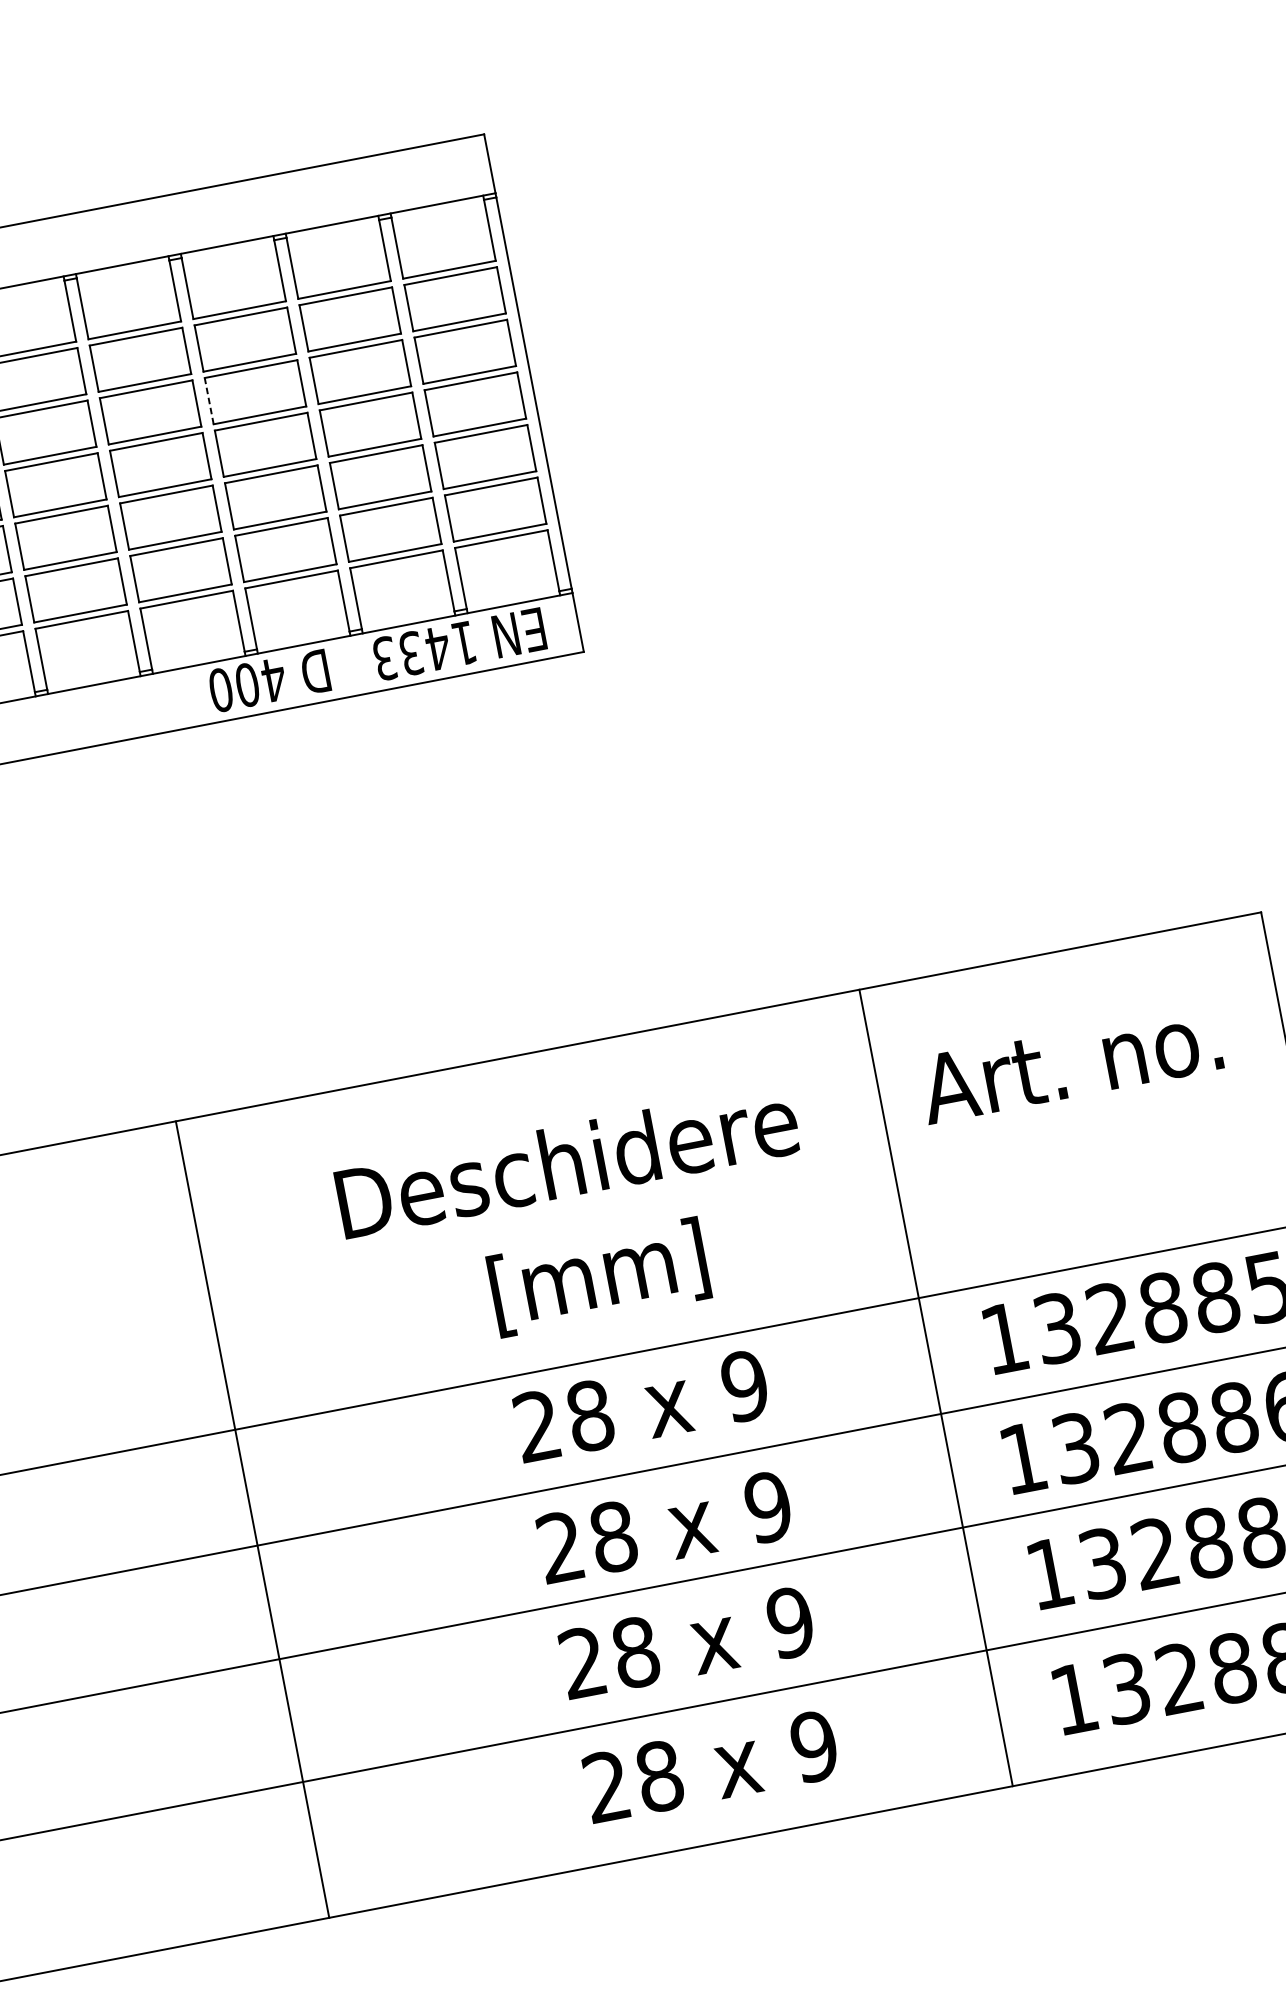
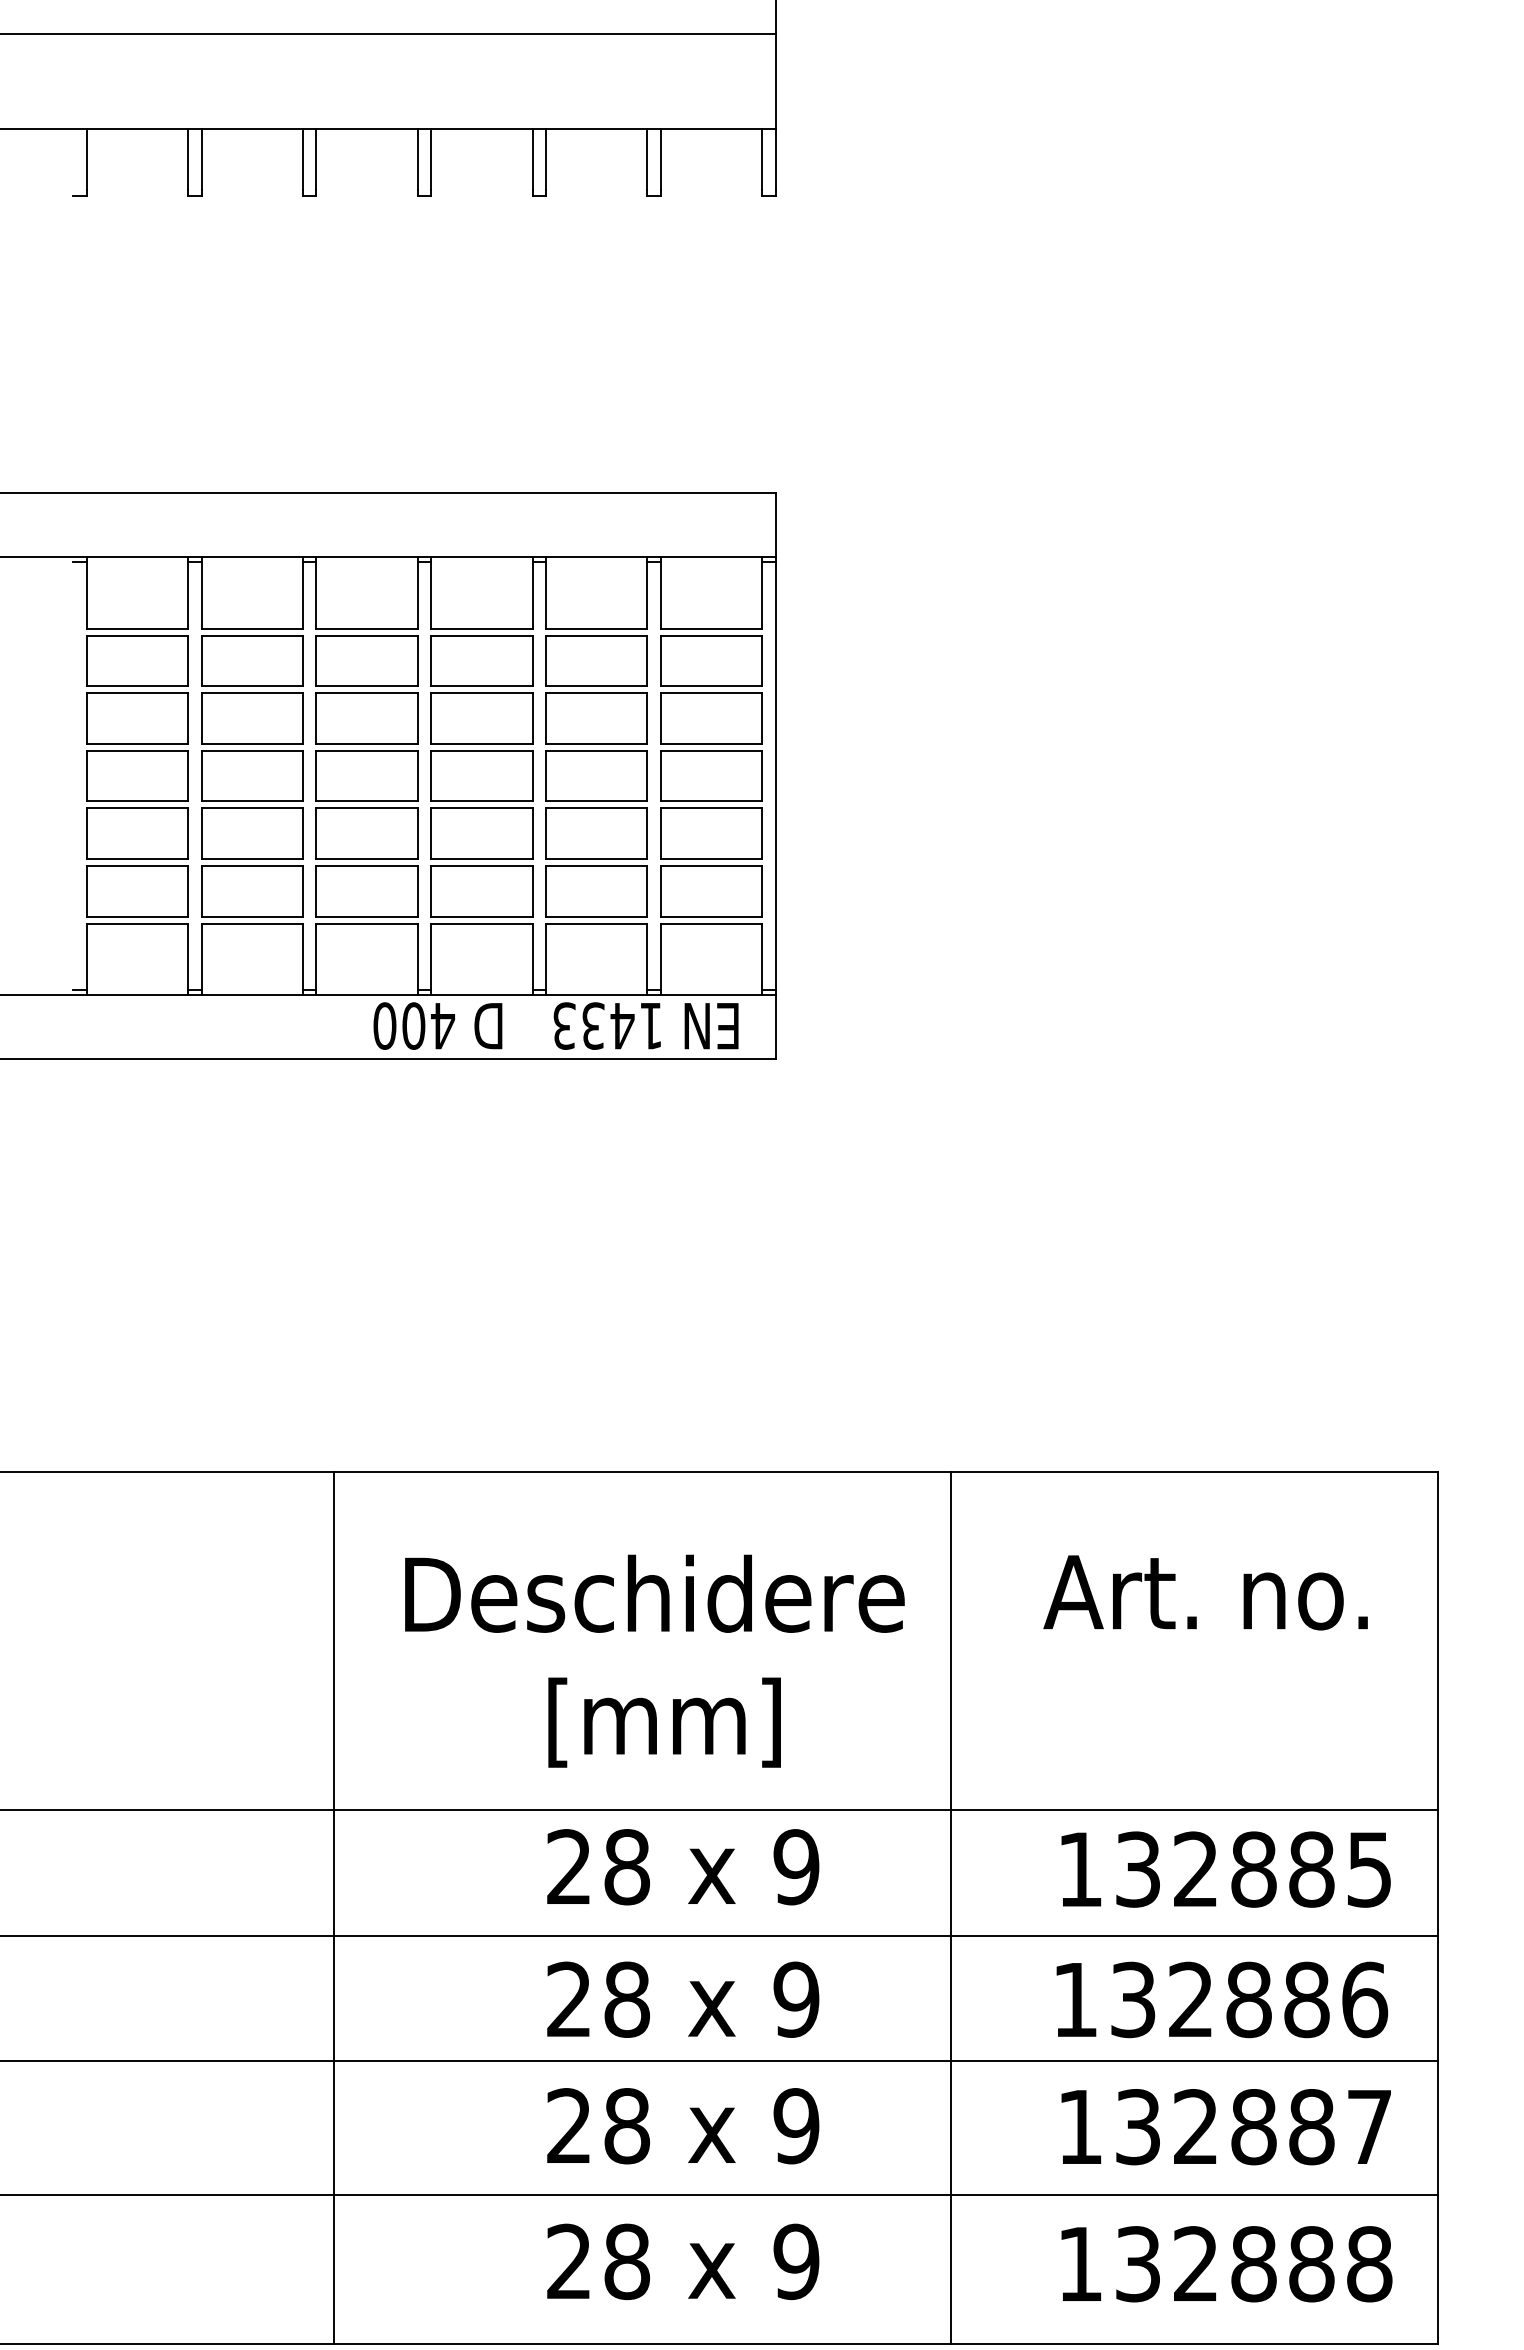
line: (209, 401) -> (431, 718), dashed -> solid
line: (935, 1387) -> (950, 1907), moved
line: (252, 1519) -> (333, 1907), moved

